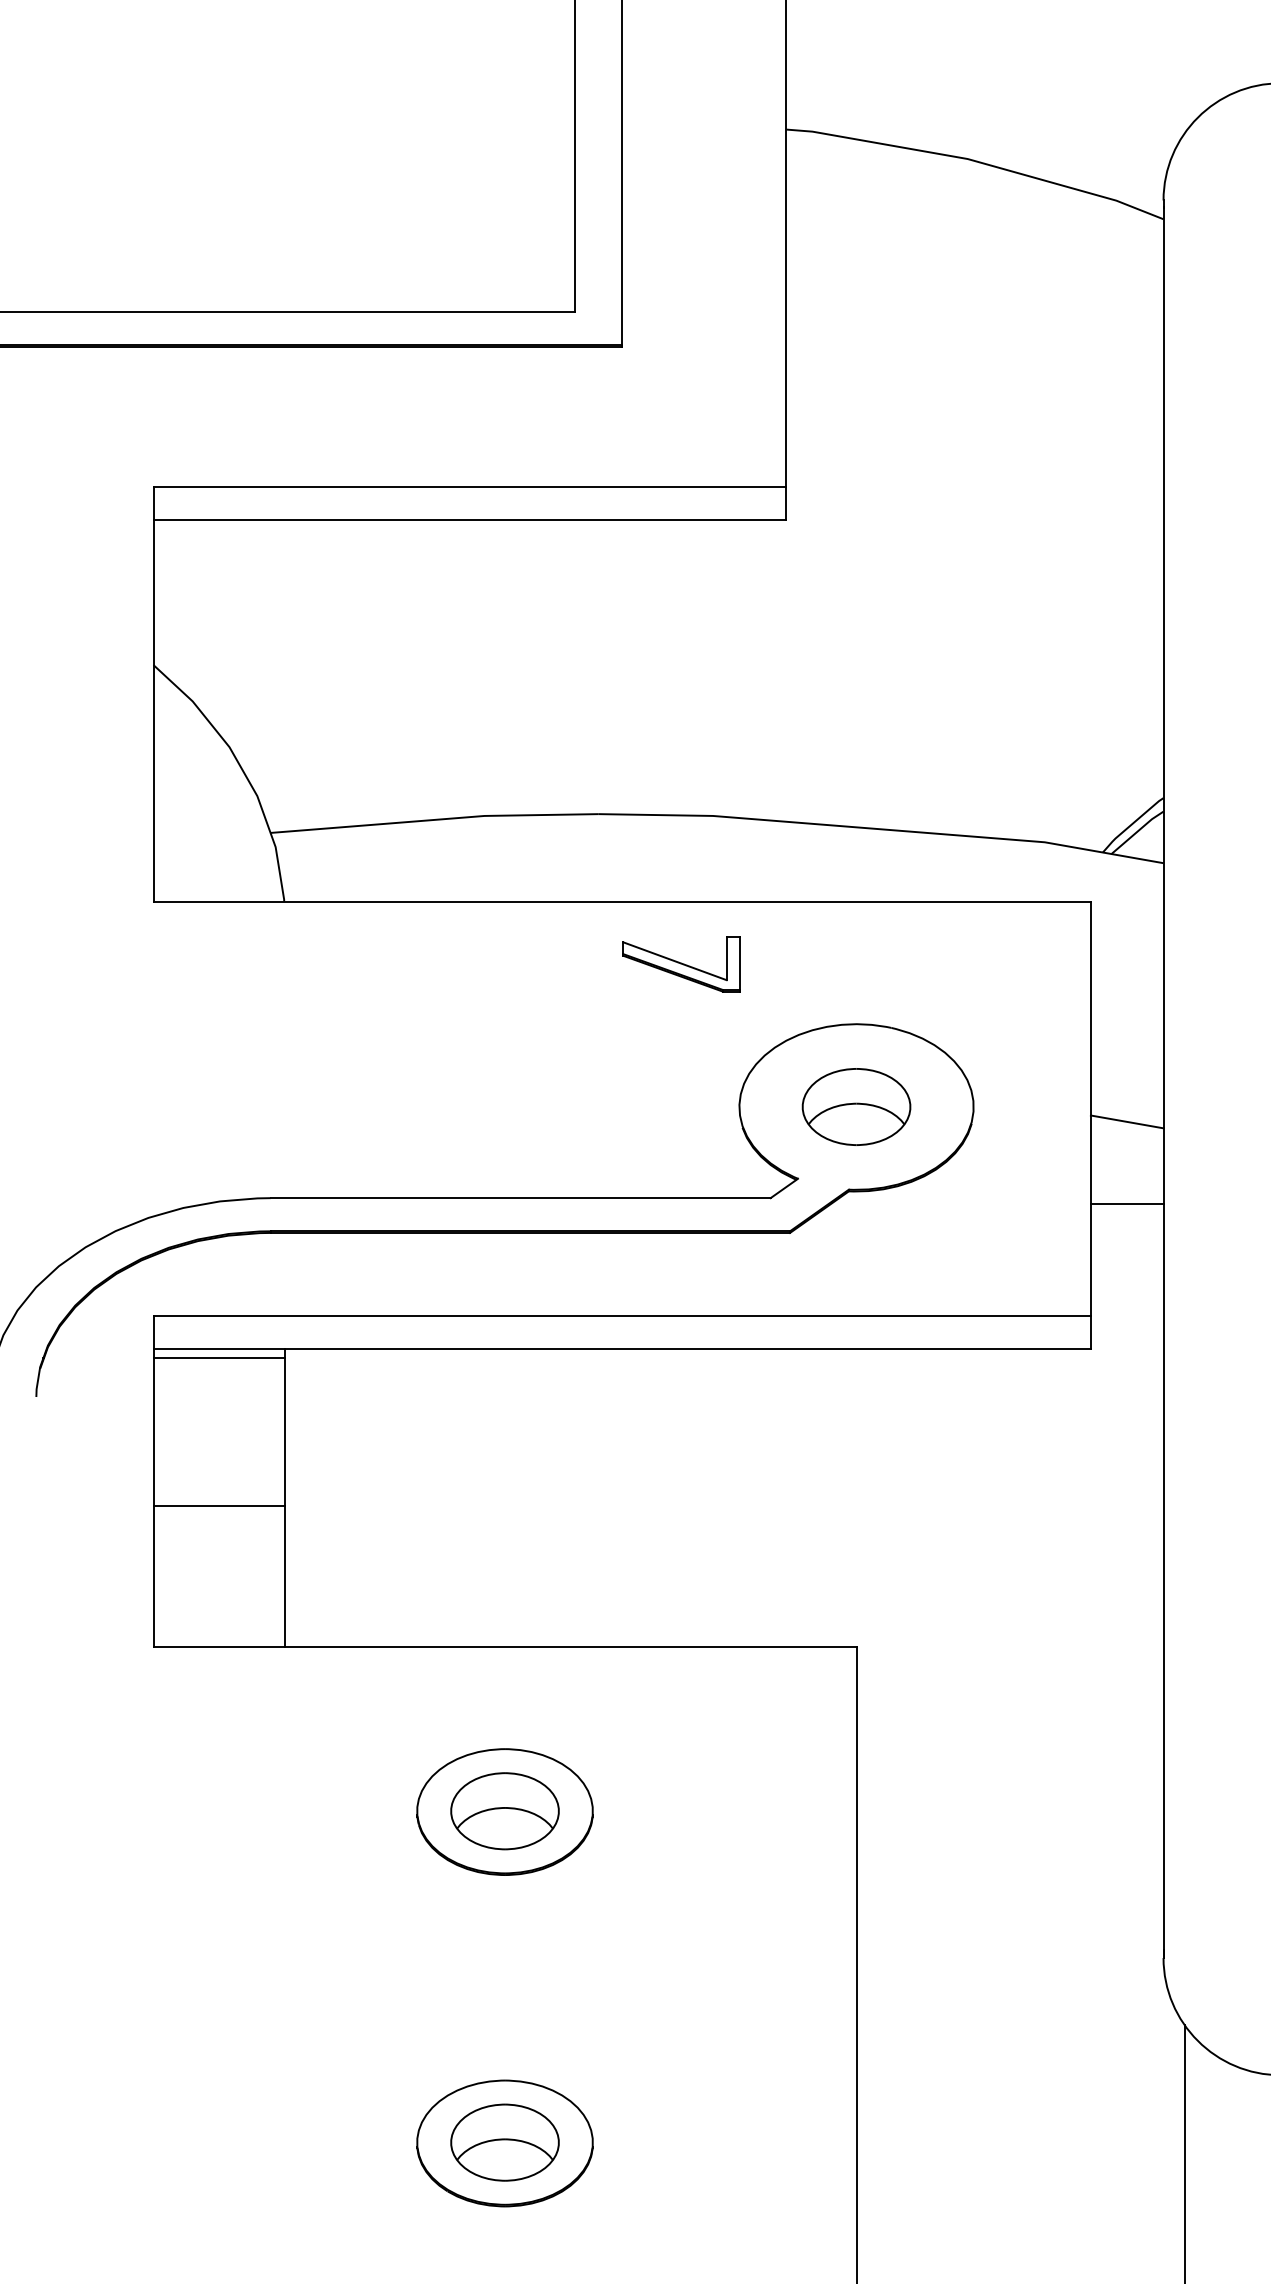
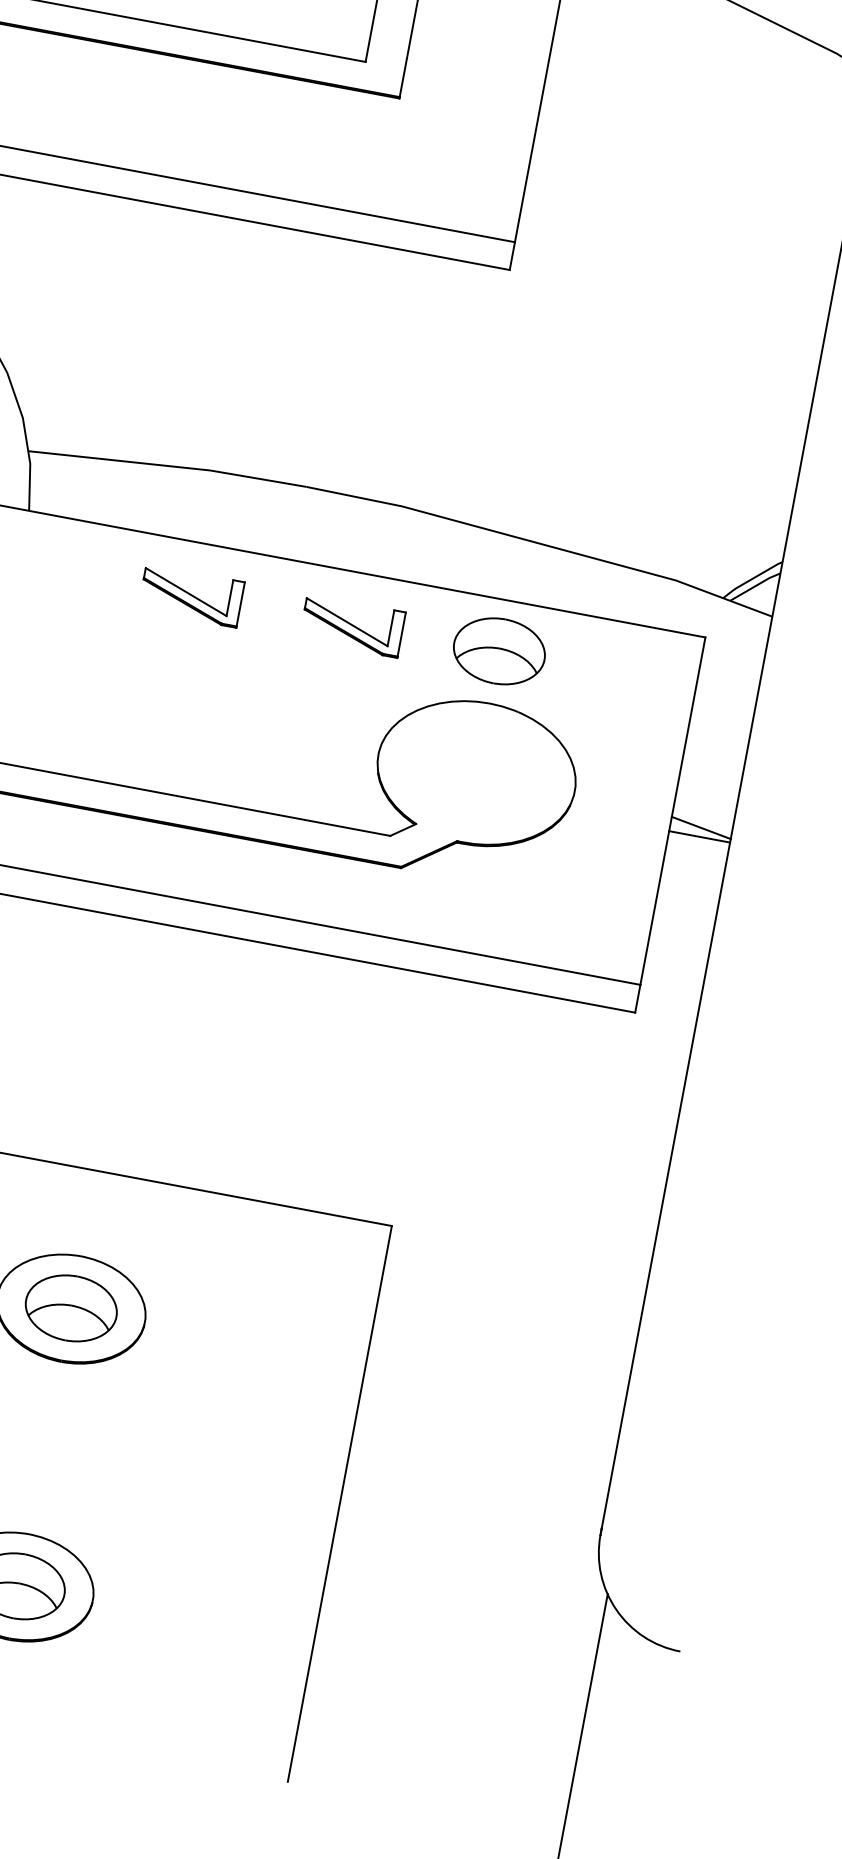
part: (489, 964) -> (191, 595), added
part: (856, 1106) -> (499, 650), moved
line: (1126, 1203) -> (699, 836), moved

